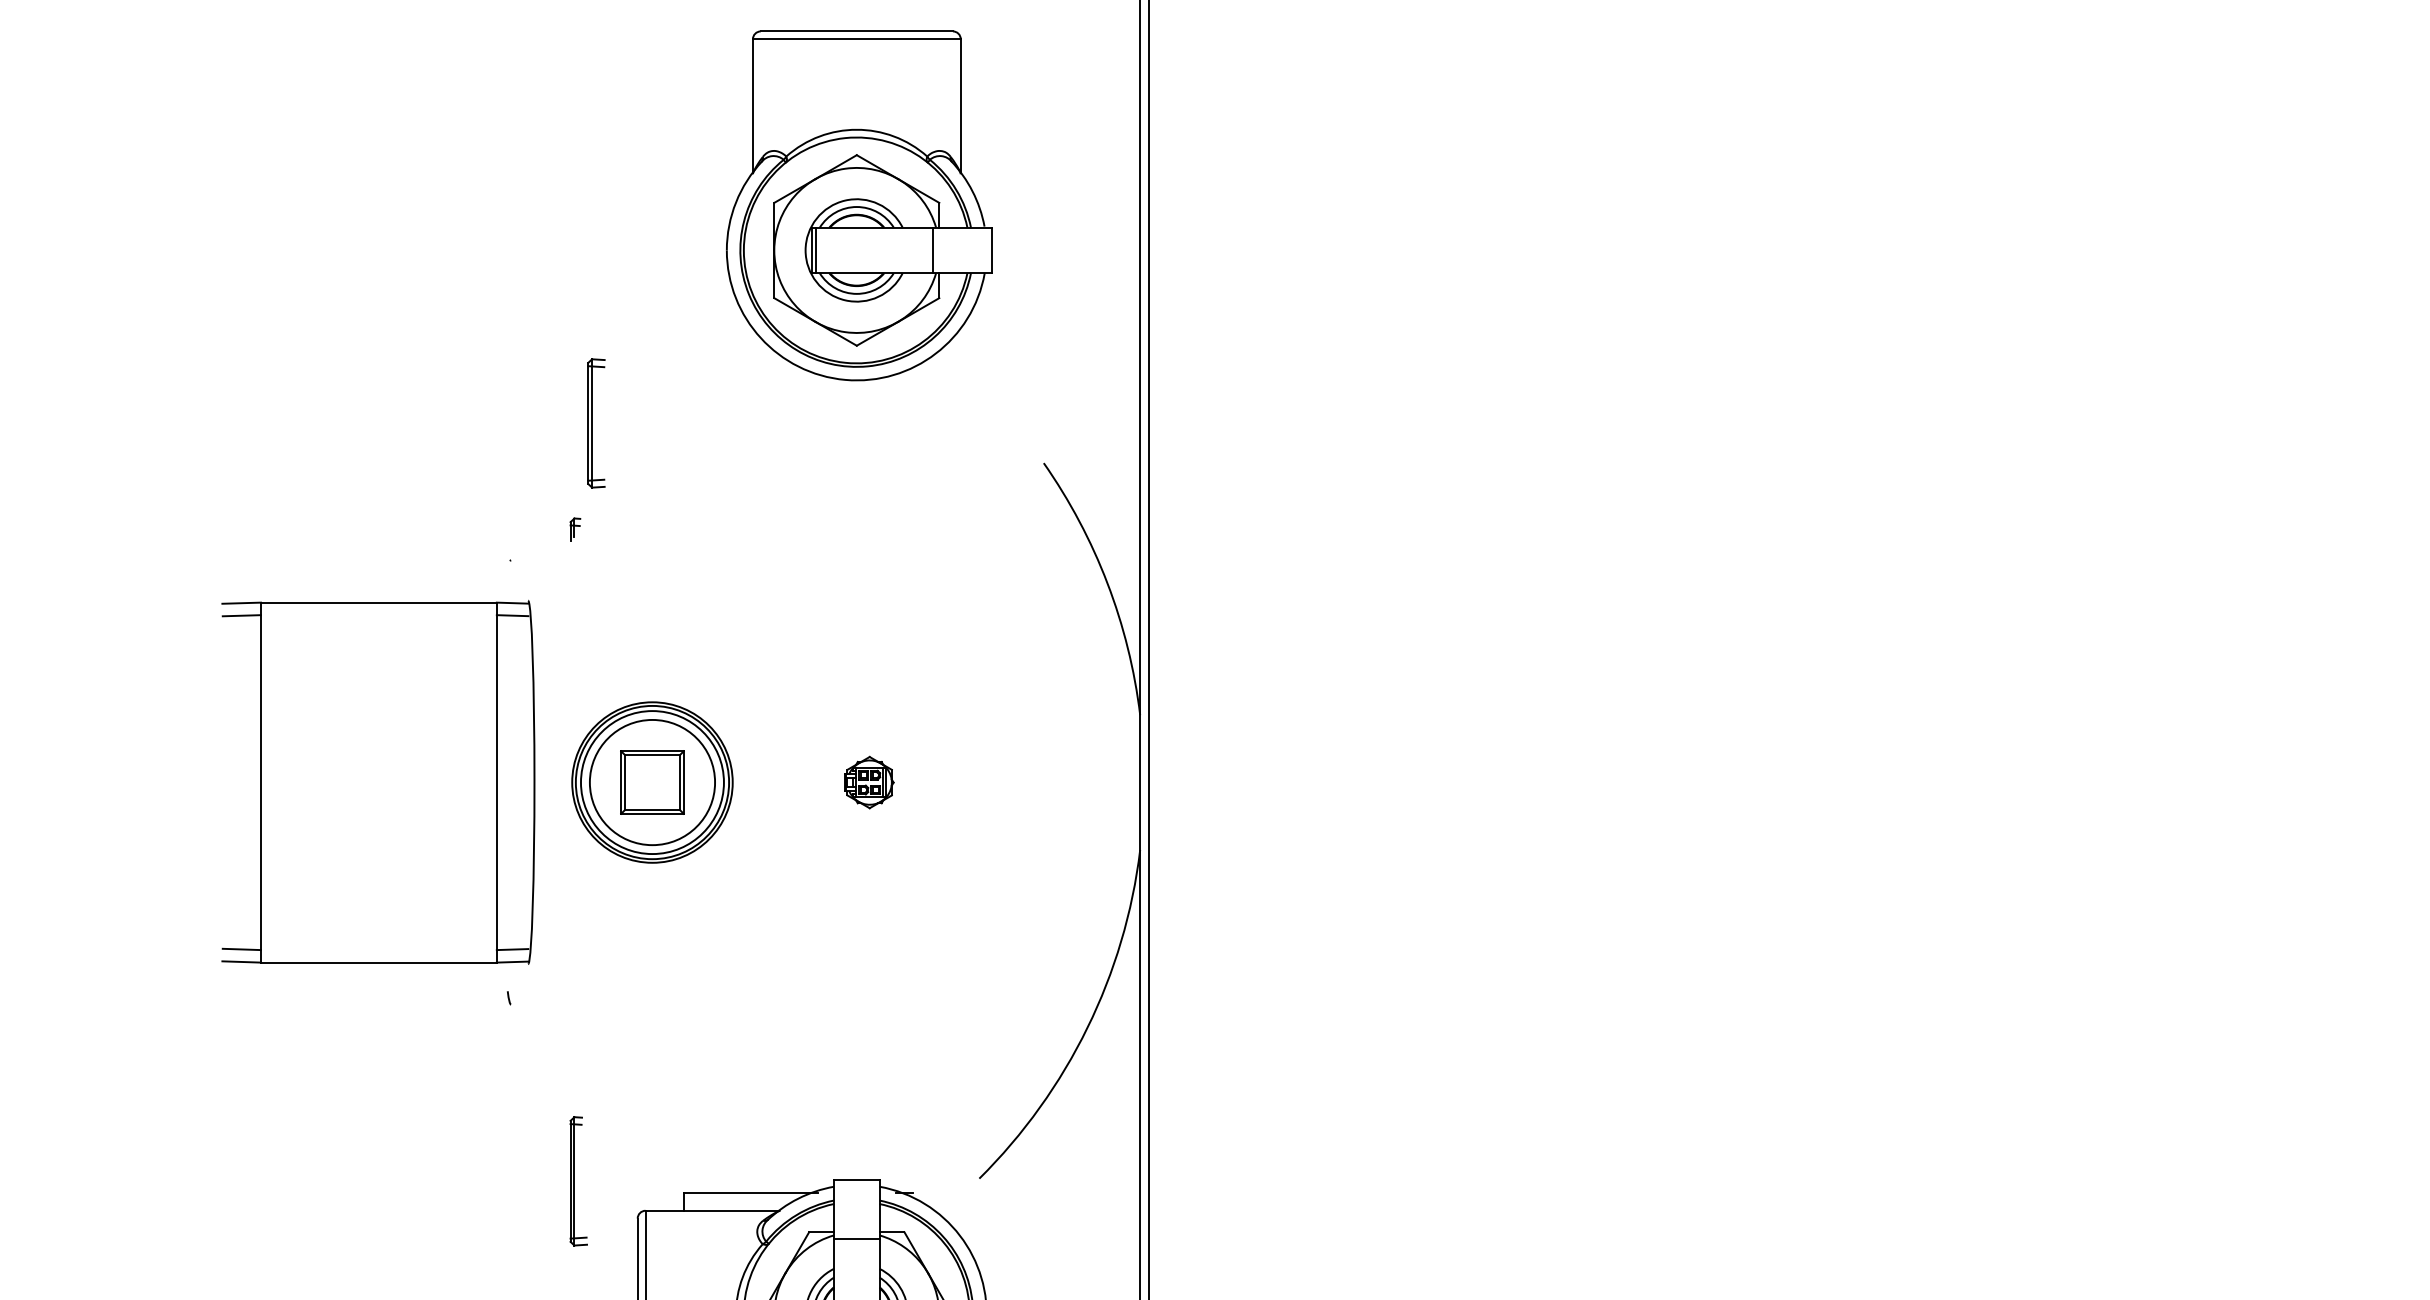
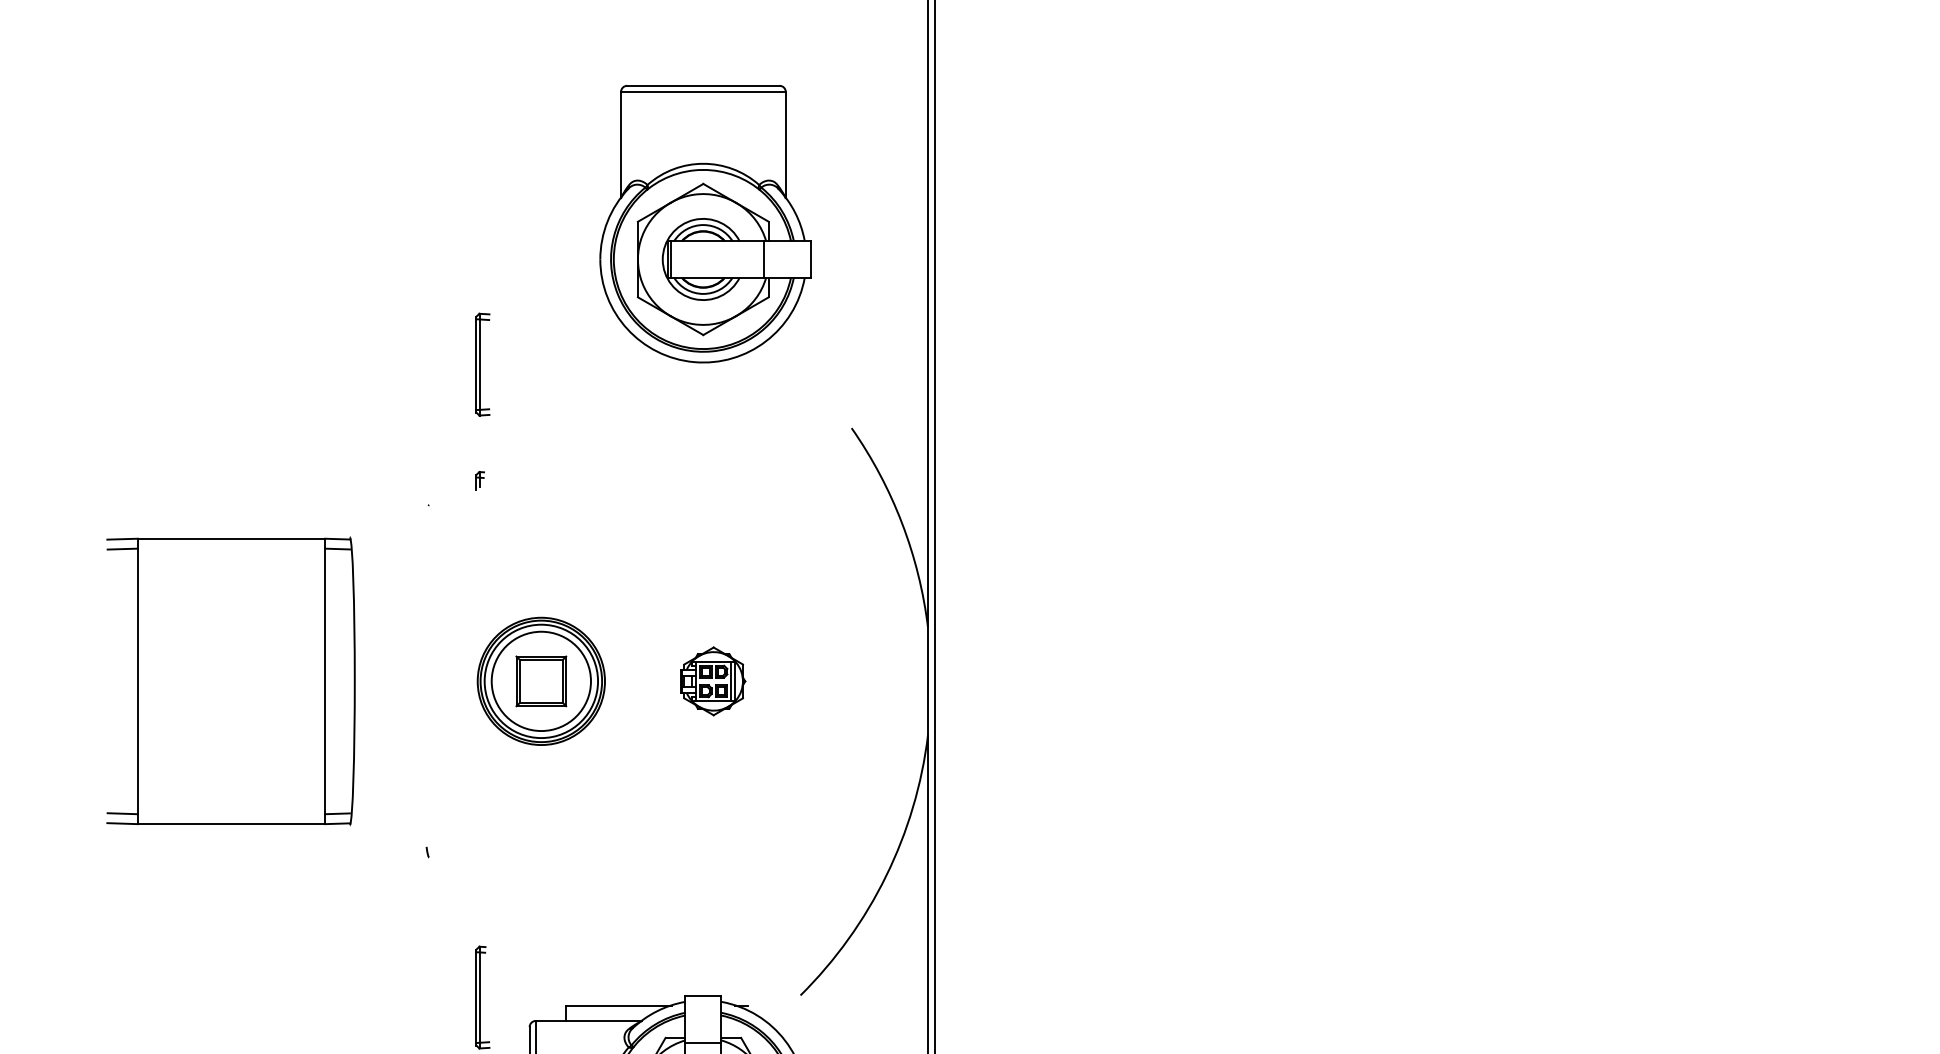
part: (595, 423) -> (482, 364), moved
part: (377, 782) -> (230, 681), moved
part: (869, 782) -> (713, 681), size x1.67

